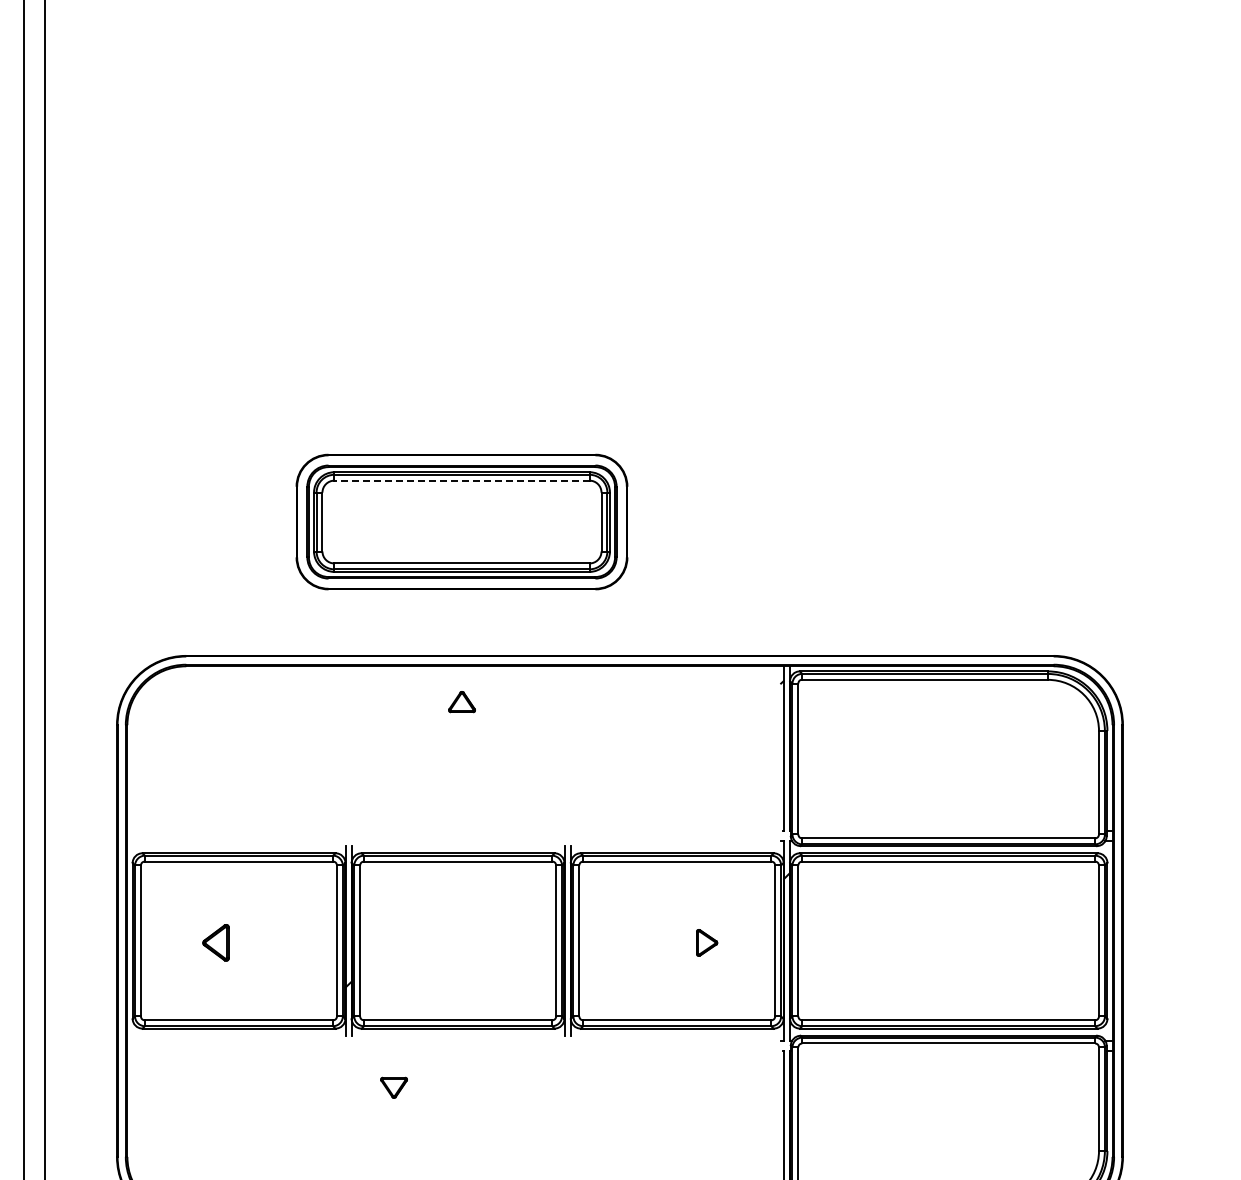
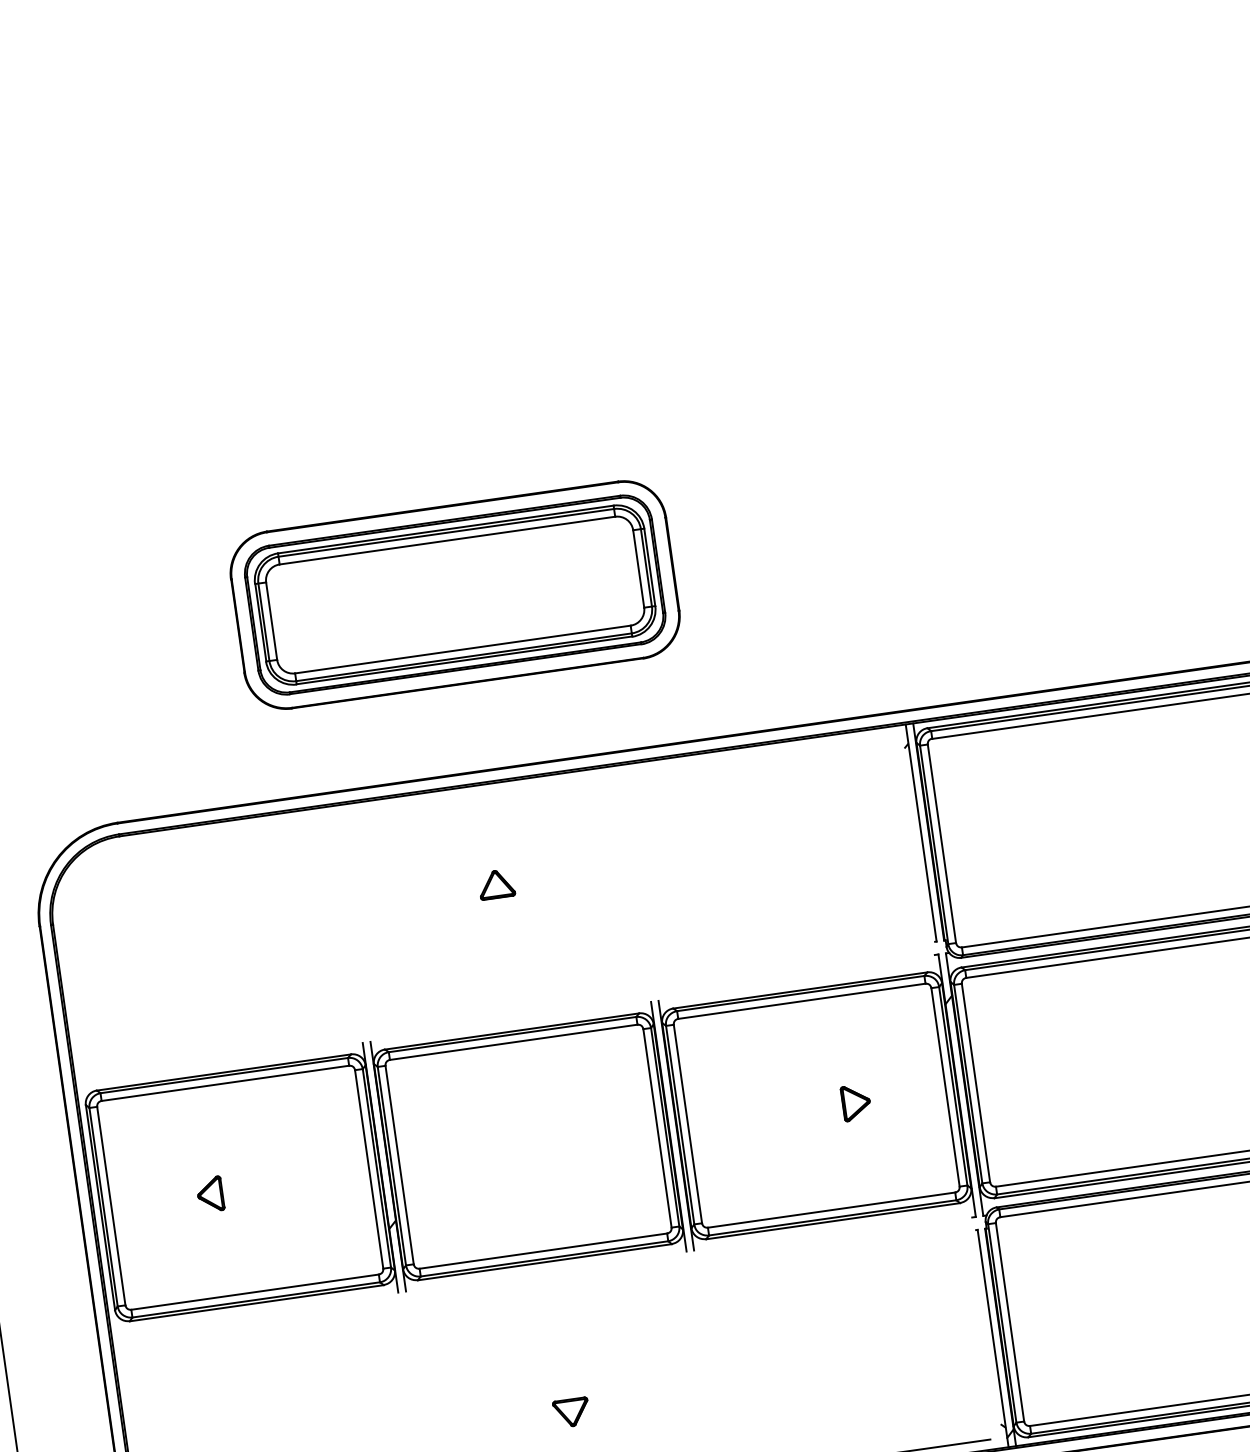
line: (461, 480) -> (446, 540), dashed -> solid
part: (461, 702) -> (495, 885), moved
part: (215, 942) -> (209, 1194), size x0.71
part: (393, 1087) -> (570, 1412), moved

